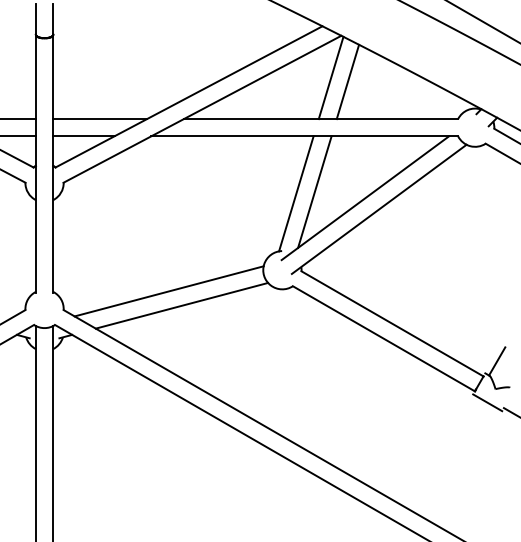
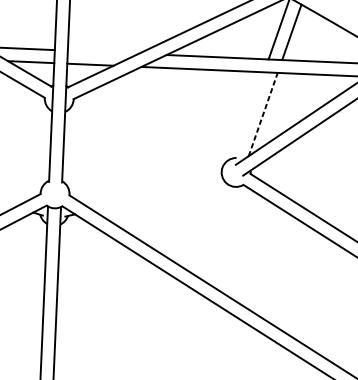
line: (100, 119) -> (103, 52), removed
line: (314, 191) -> (262, 114), solid -> dashed
line: (296, 193) -> (249, 114), removed
line: (168, 291) -> (149, 184), removed
line: (181, 305) -> (158, 195), removed

